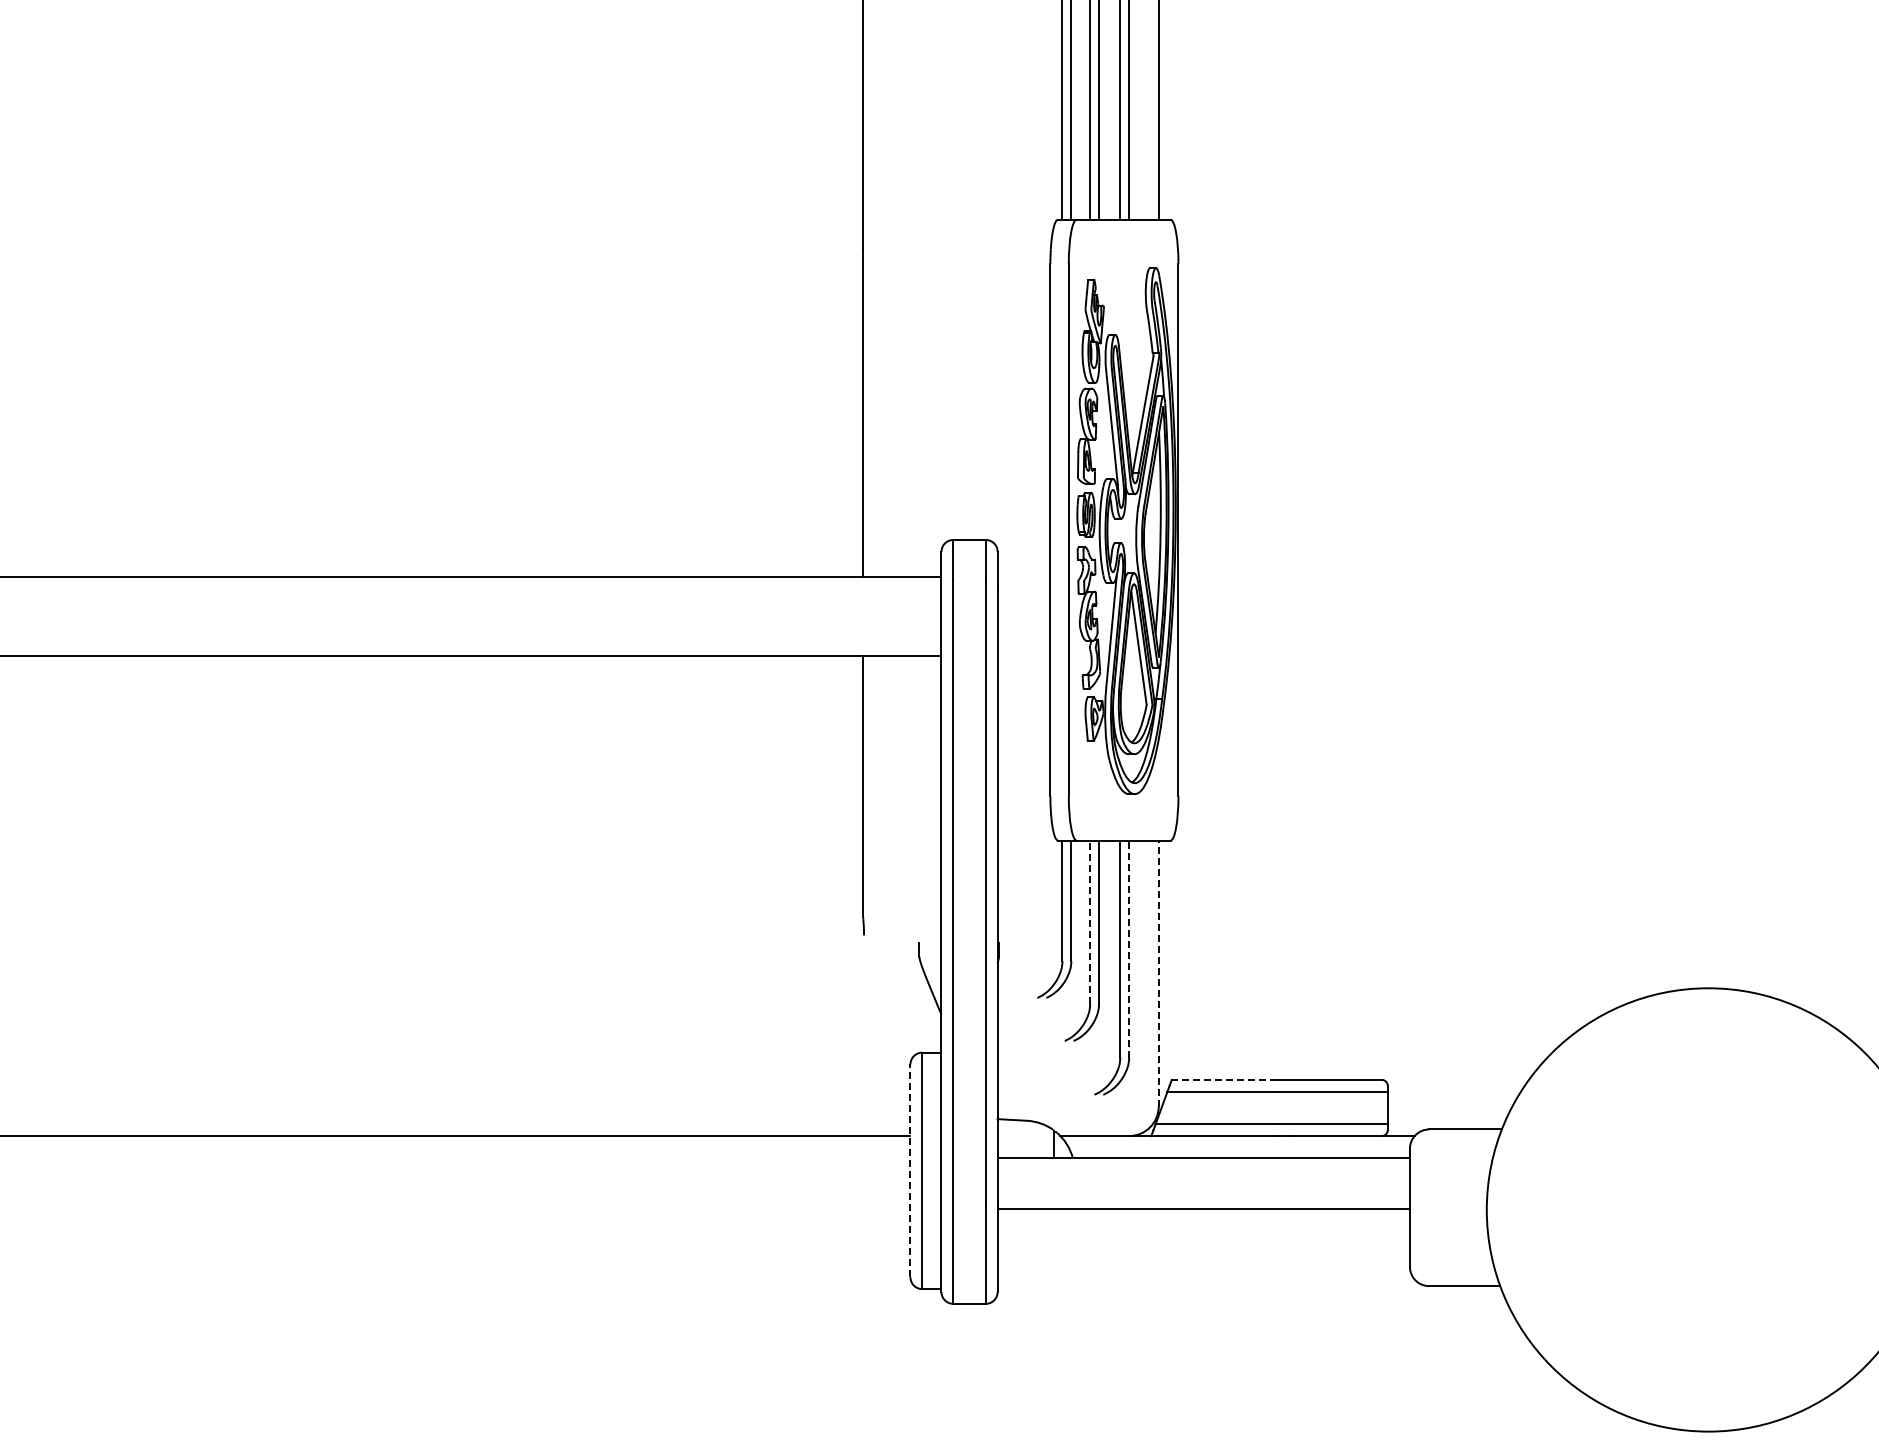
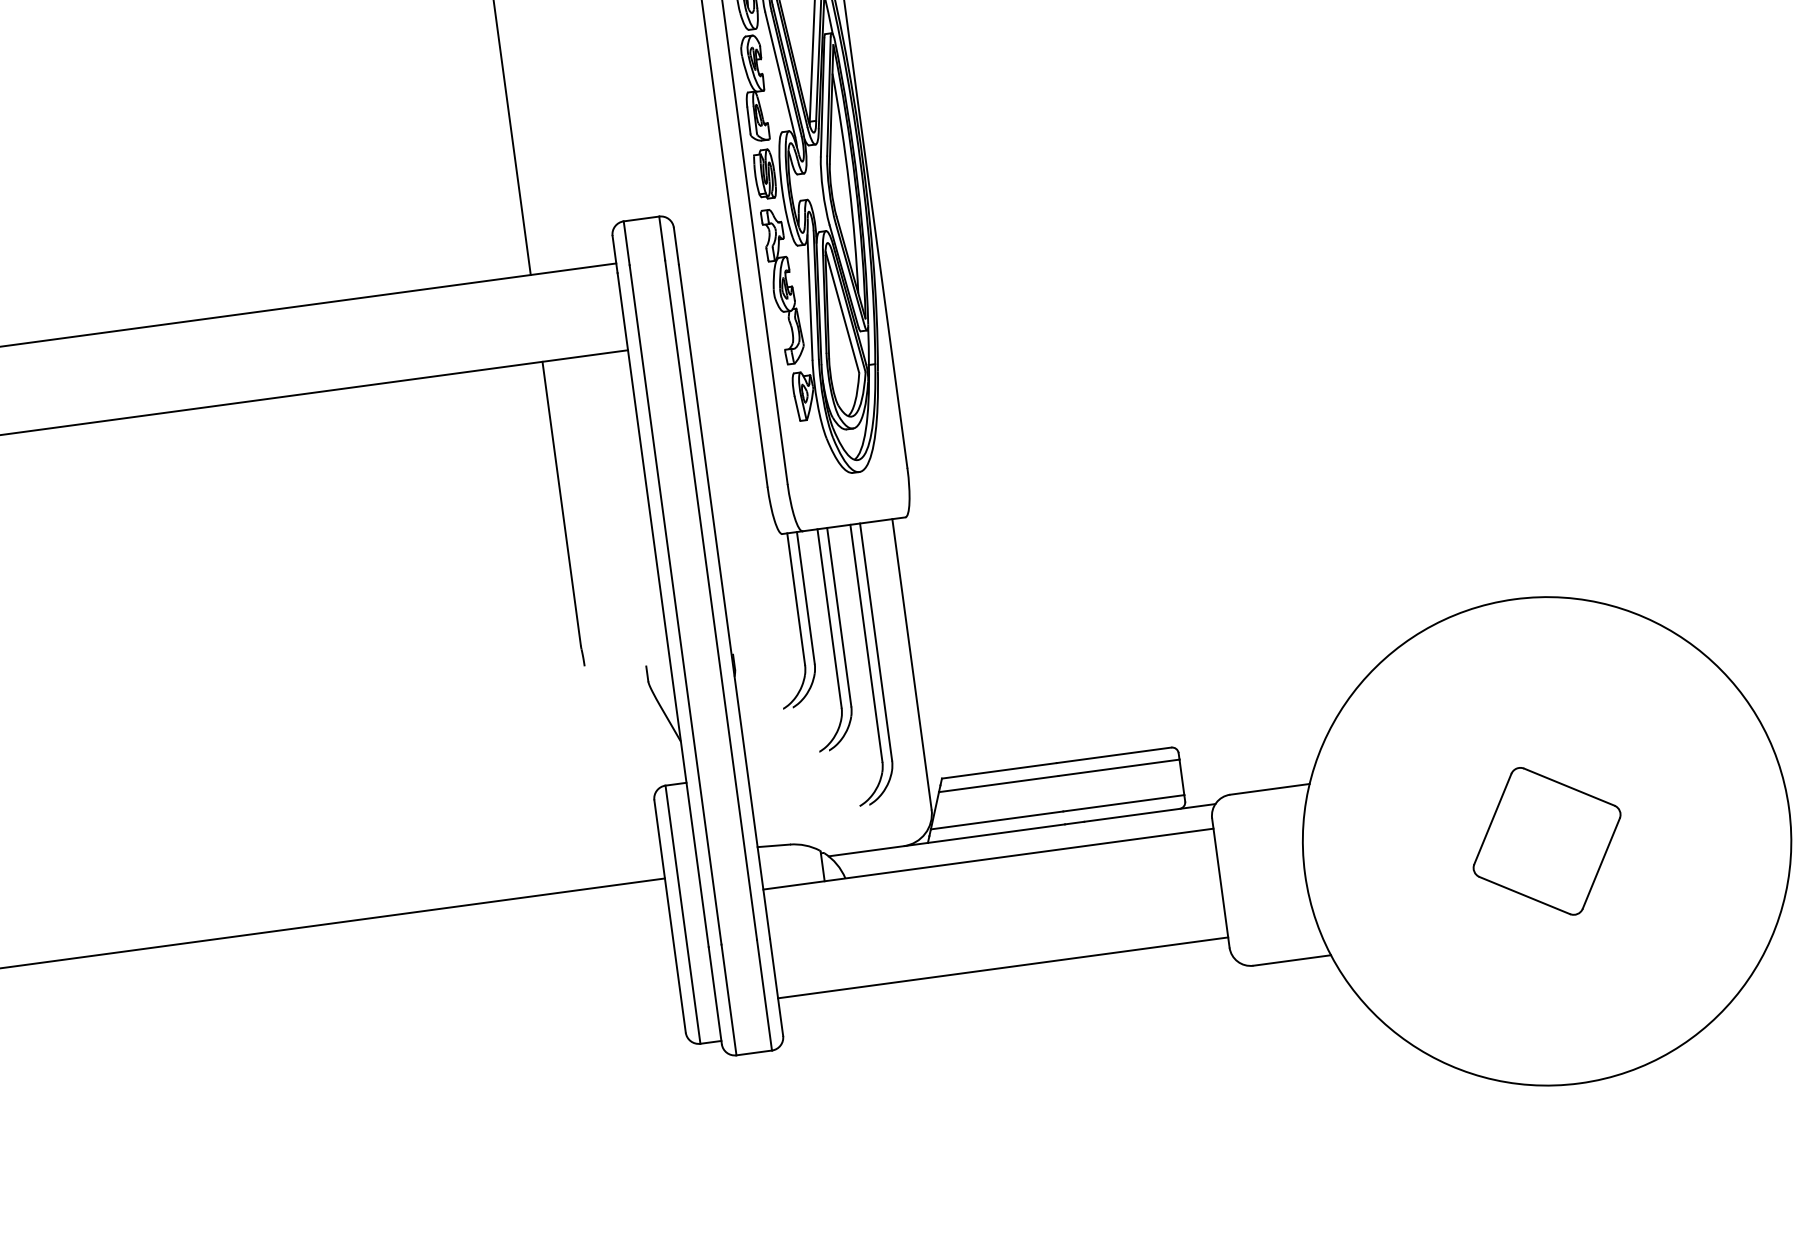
line: (1090, 922) -> (829, 618), dashed -> solid
line: (1129, 949) -> (876, 642), dashed -> solid
line: (1158, 973) -> (911, 664), dashed -> solid
line: (1224, 1079) -> (999, 770), dashed -> solid
line: (910, 1170) -> (670, 916), dashed -> solid
line: (1203, 1208) -> (1002, 967), moved
part: (1708, 1209) -> (1547, 840), added

